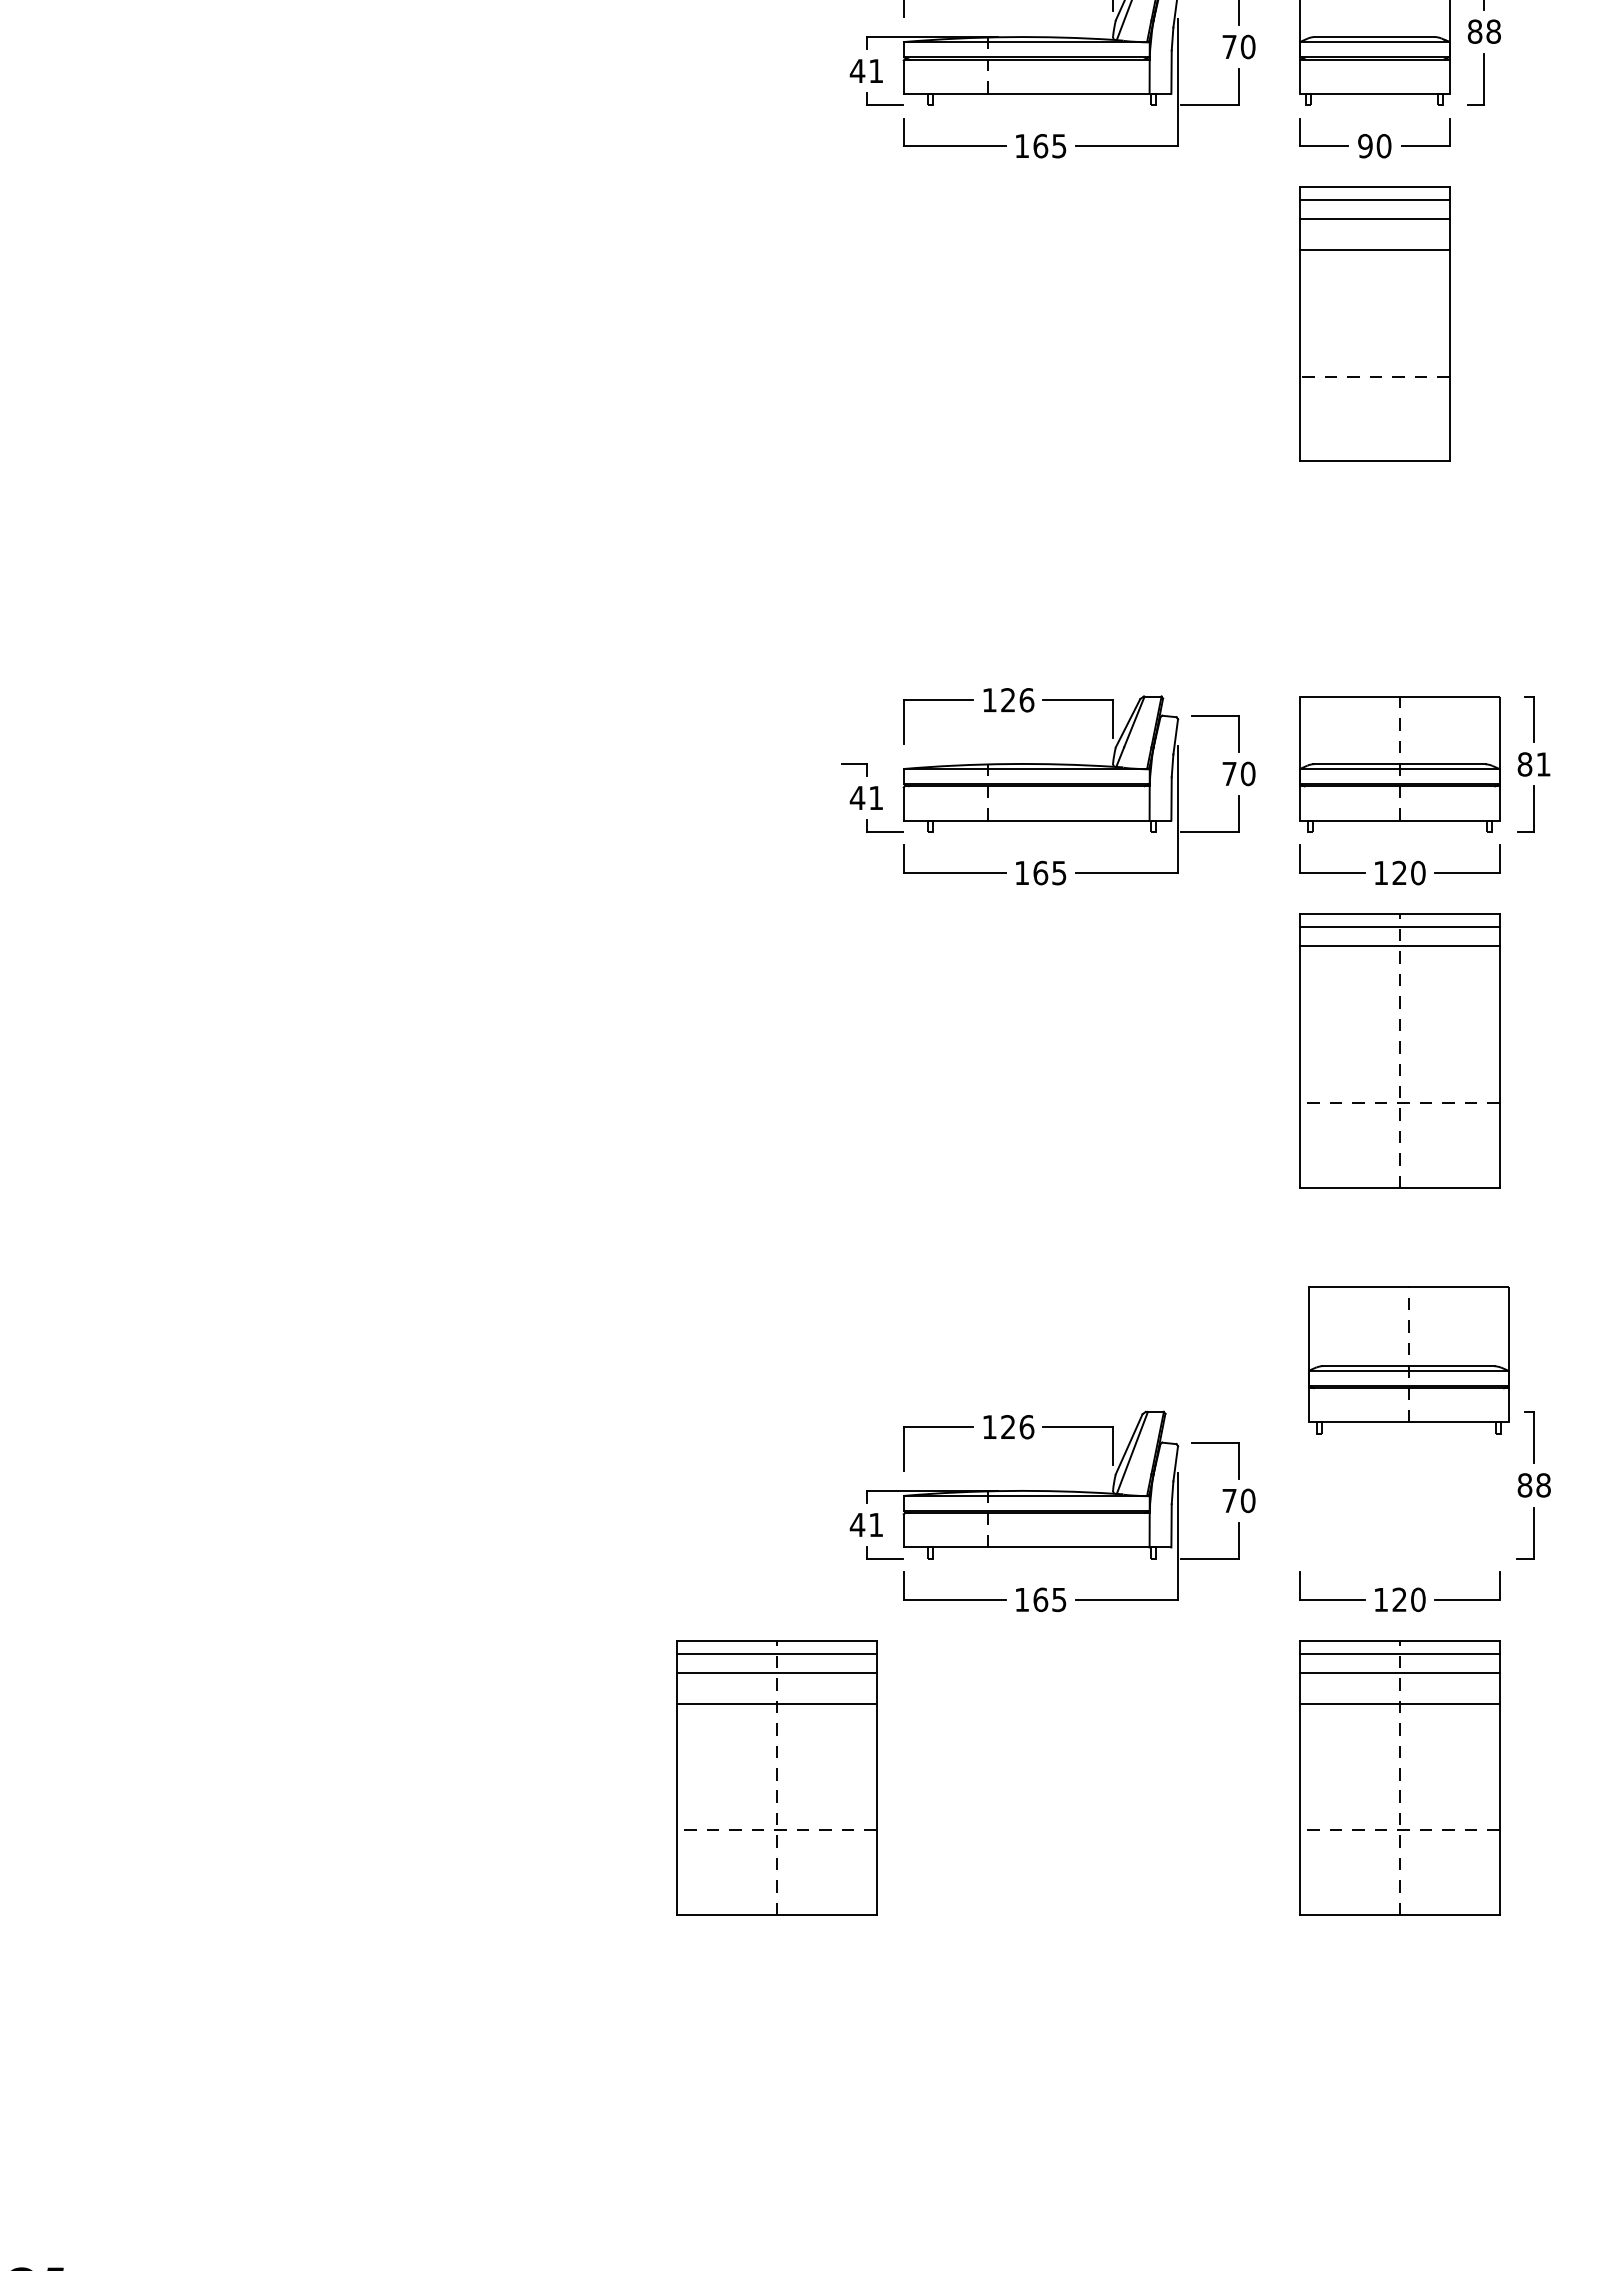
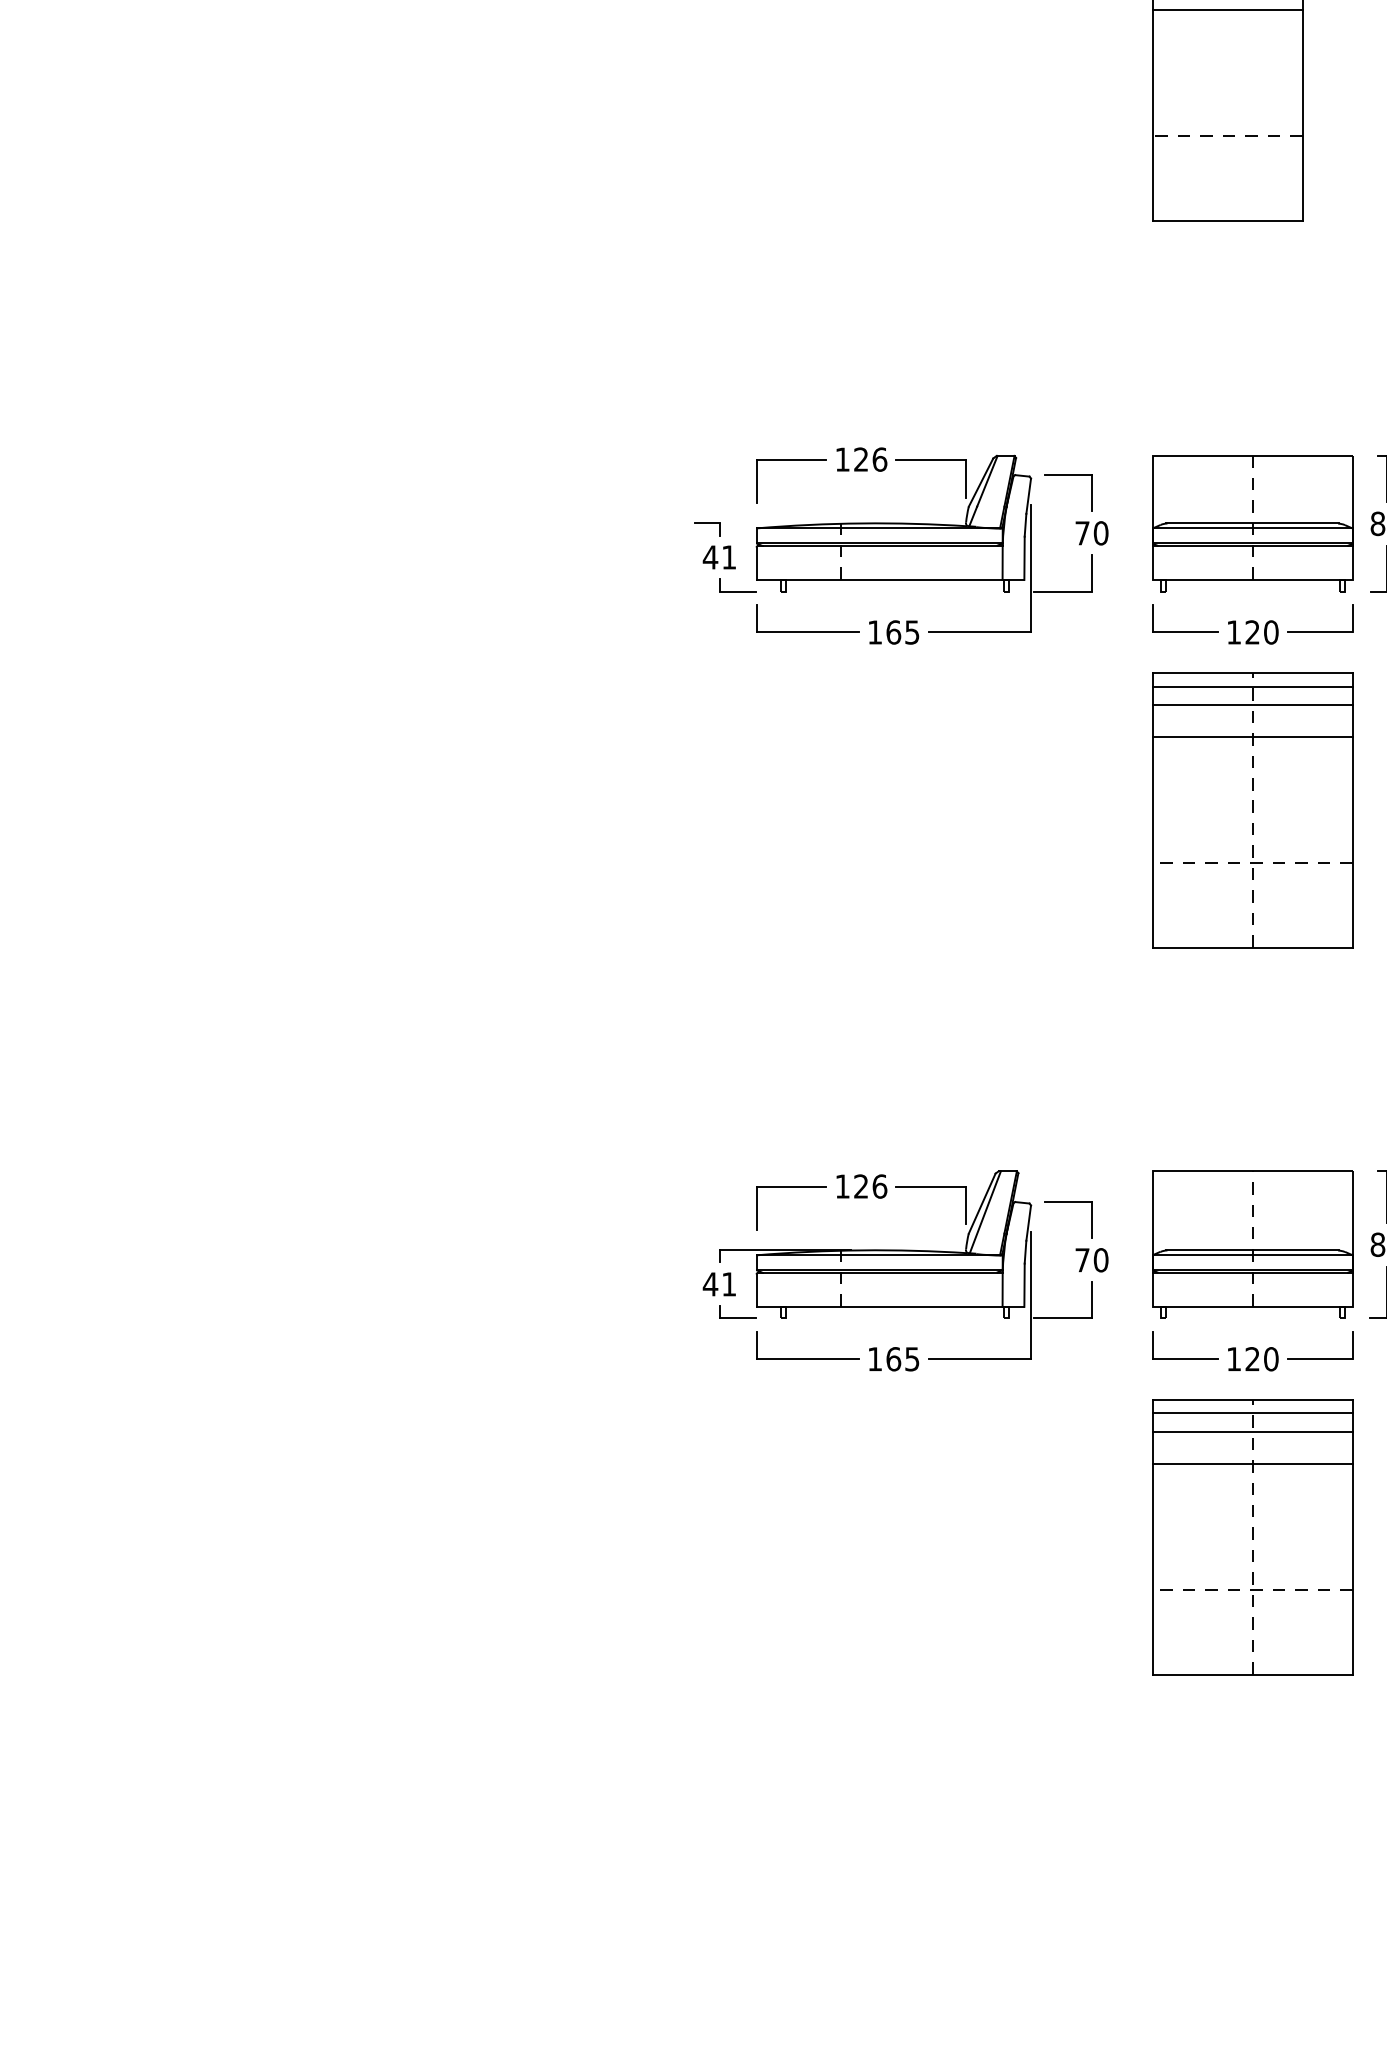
line: (1399, 977) -> (1252, 736), added
part: (1408, 1360) -> (1252, 1244), moved
part: (776, 1777) -> (629, 1536), removed

